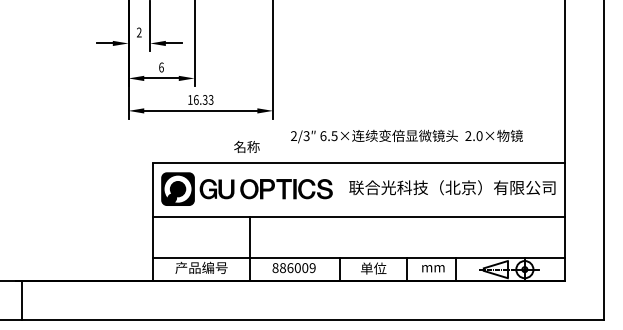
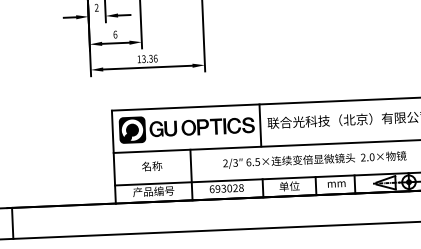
text: (203, 99) -> (149, 58), 16.33 -> 13.36
text: (406, 136) -> (314, 159), moved
text: (246, 146) -> (151, 166), moved
line: (339, 189) -> (259, 125), added
text: (293, 268) -> (226, 188), 886009 -> 693028

